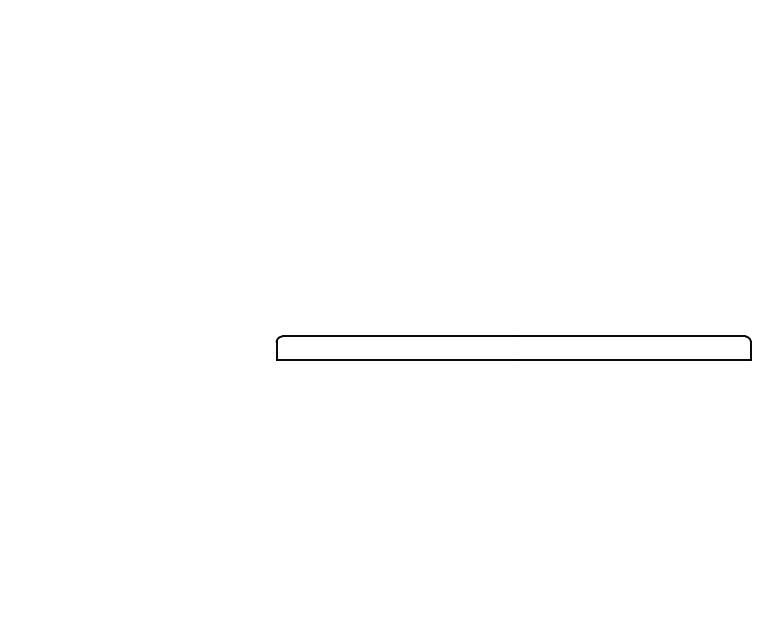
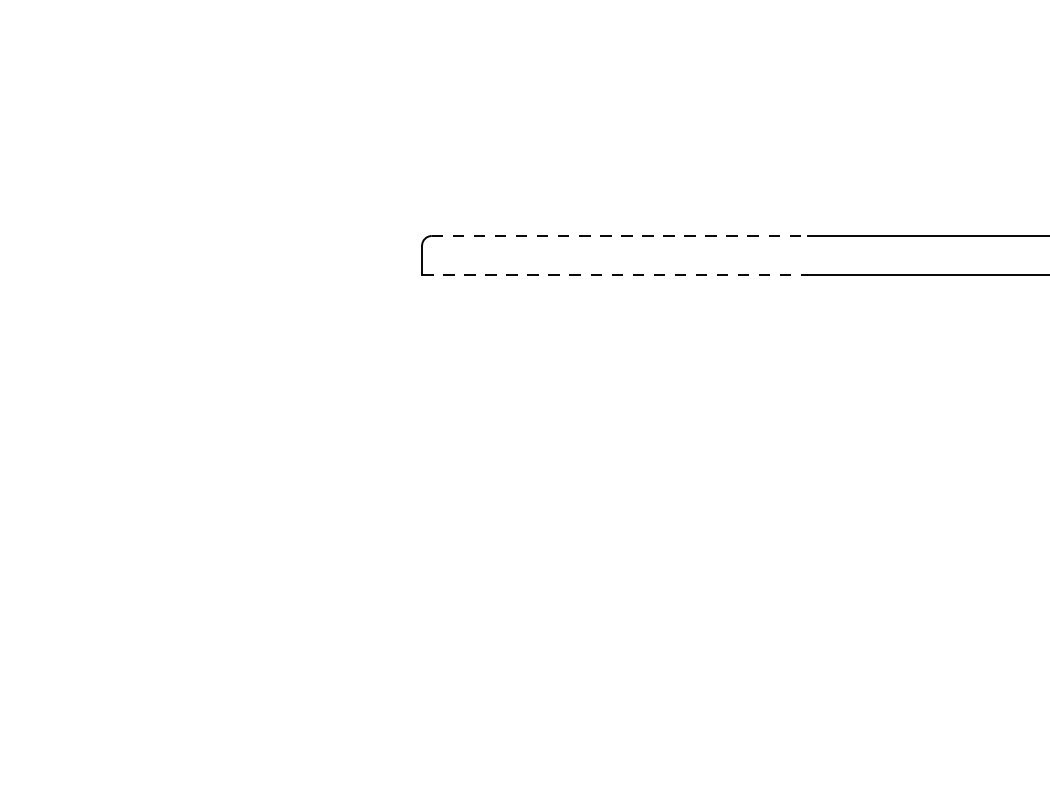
line: (398, 336) -> (620, 236), solid -> dashed
line: (395, 360) -> (615, 275), solid -> dashed

